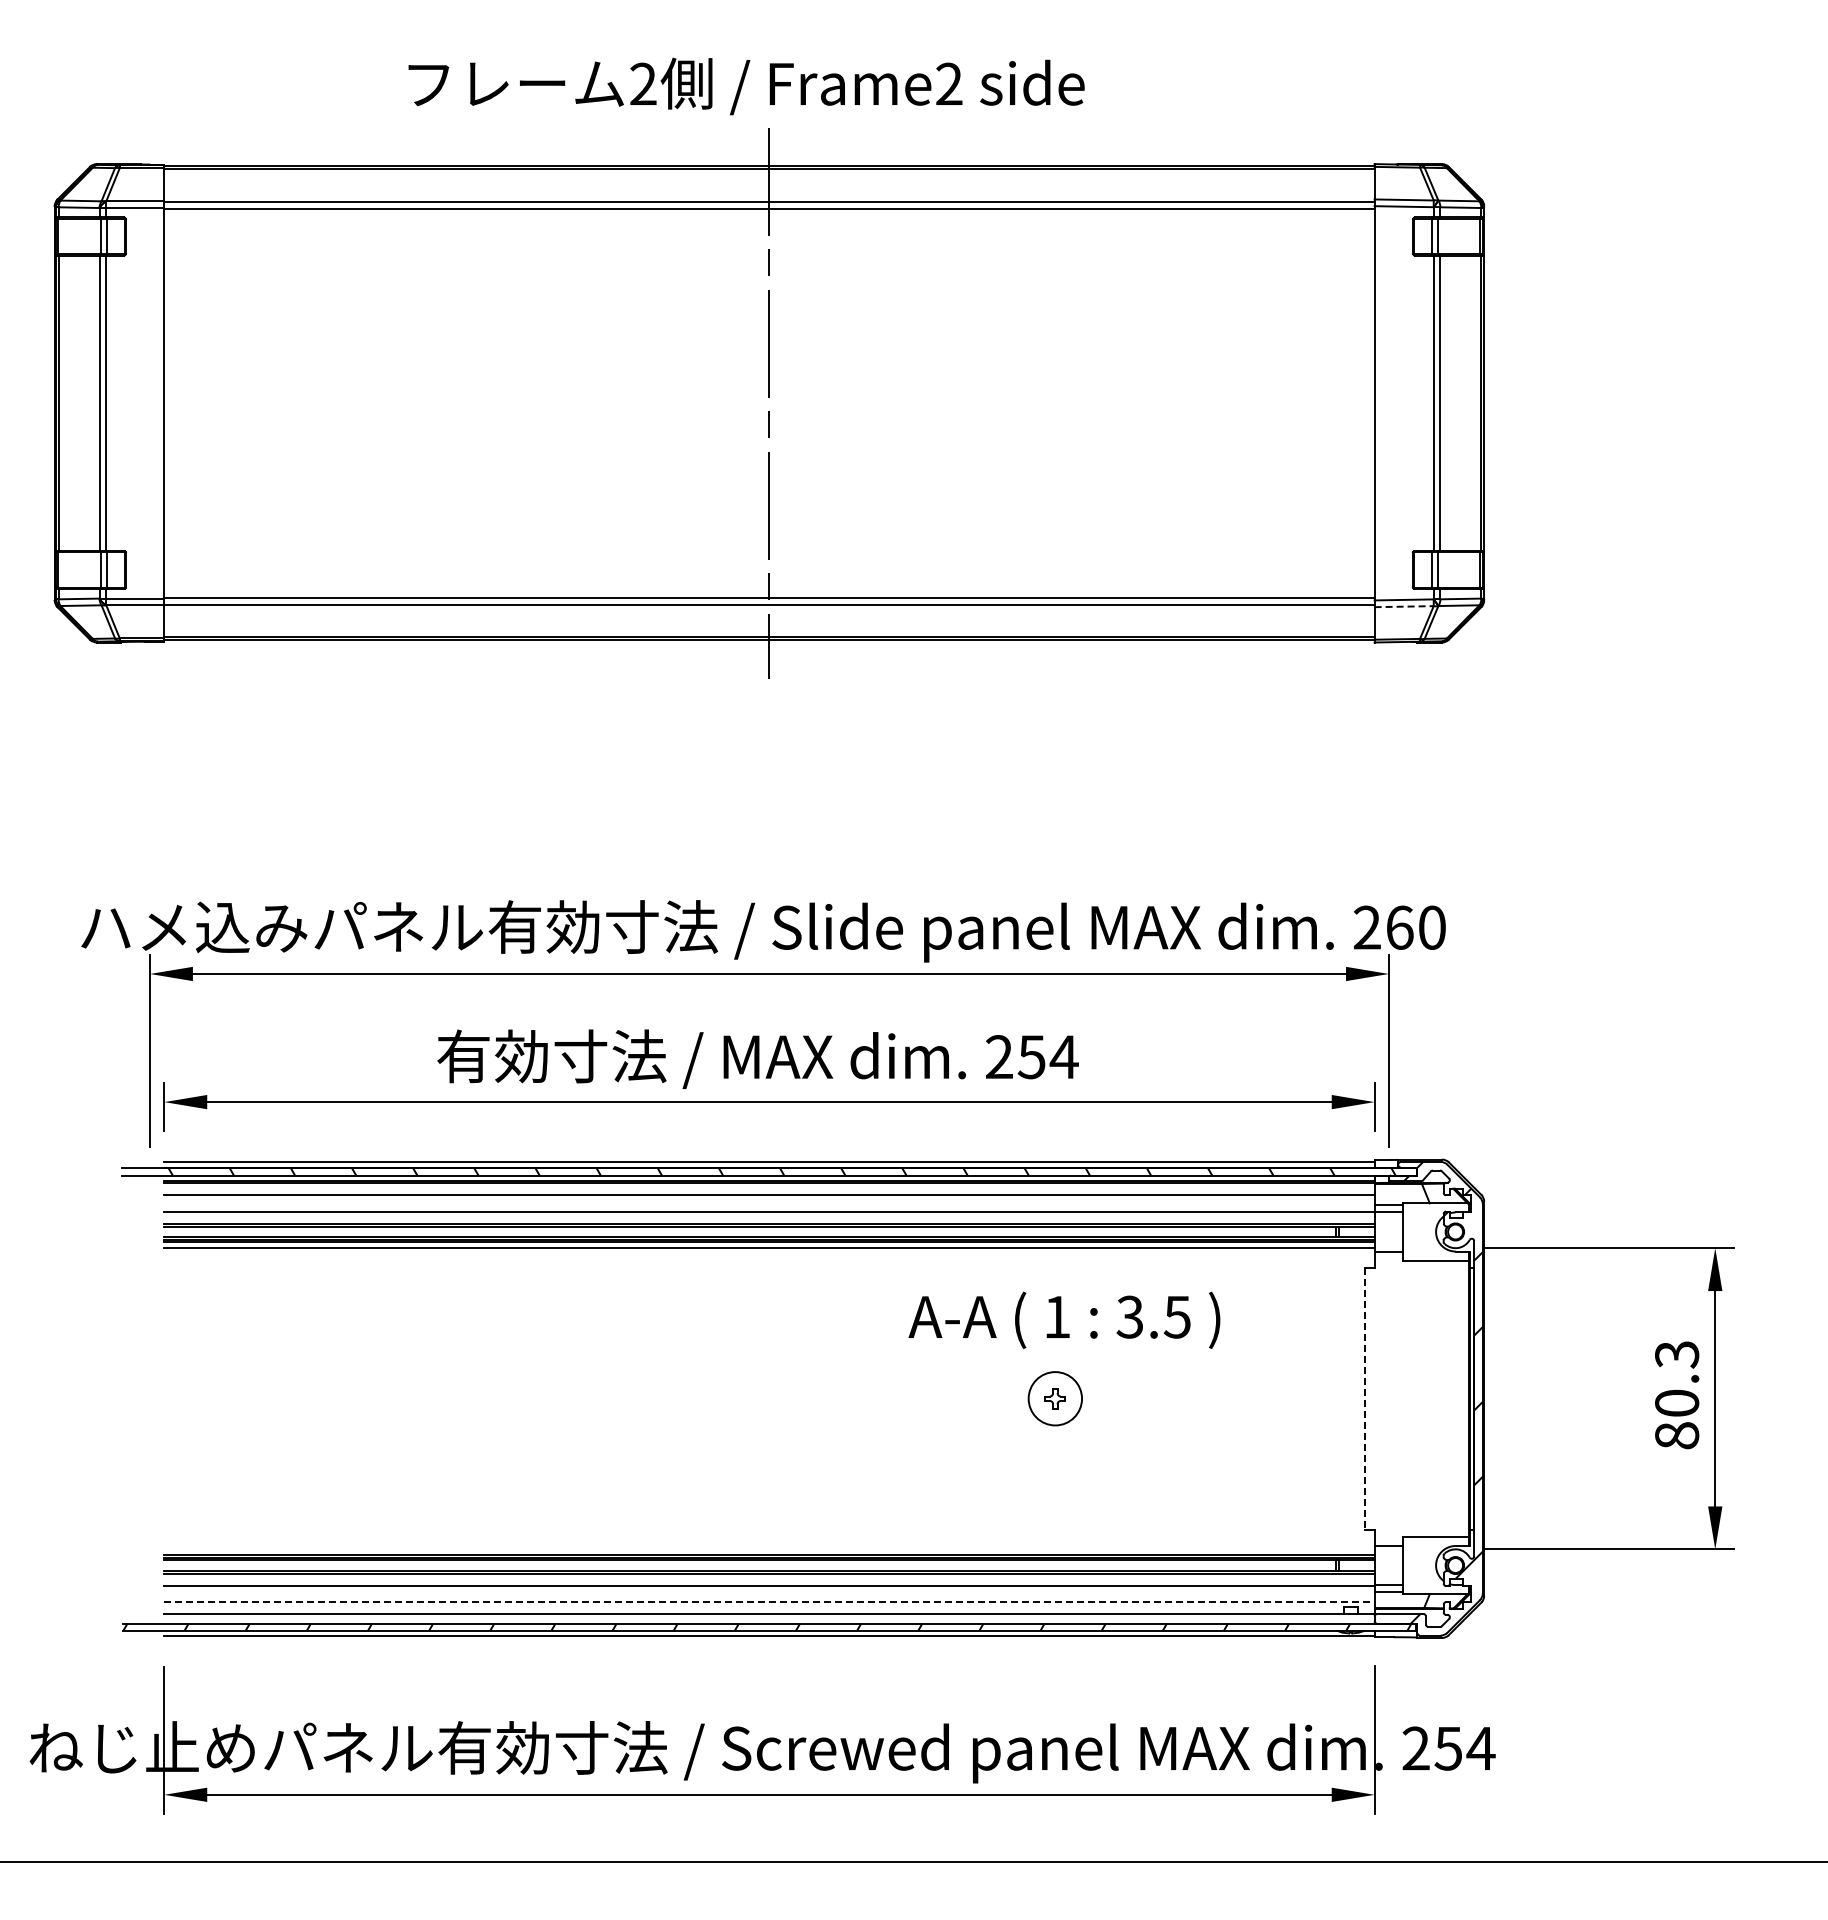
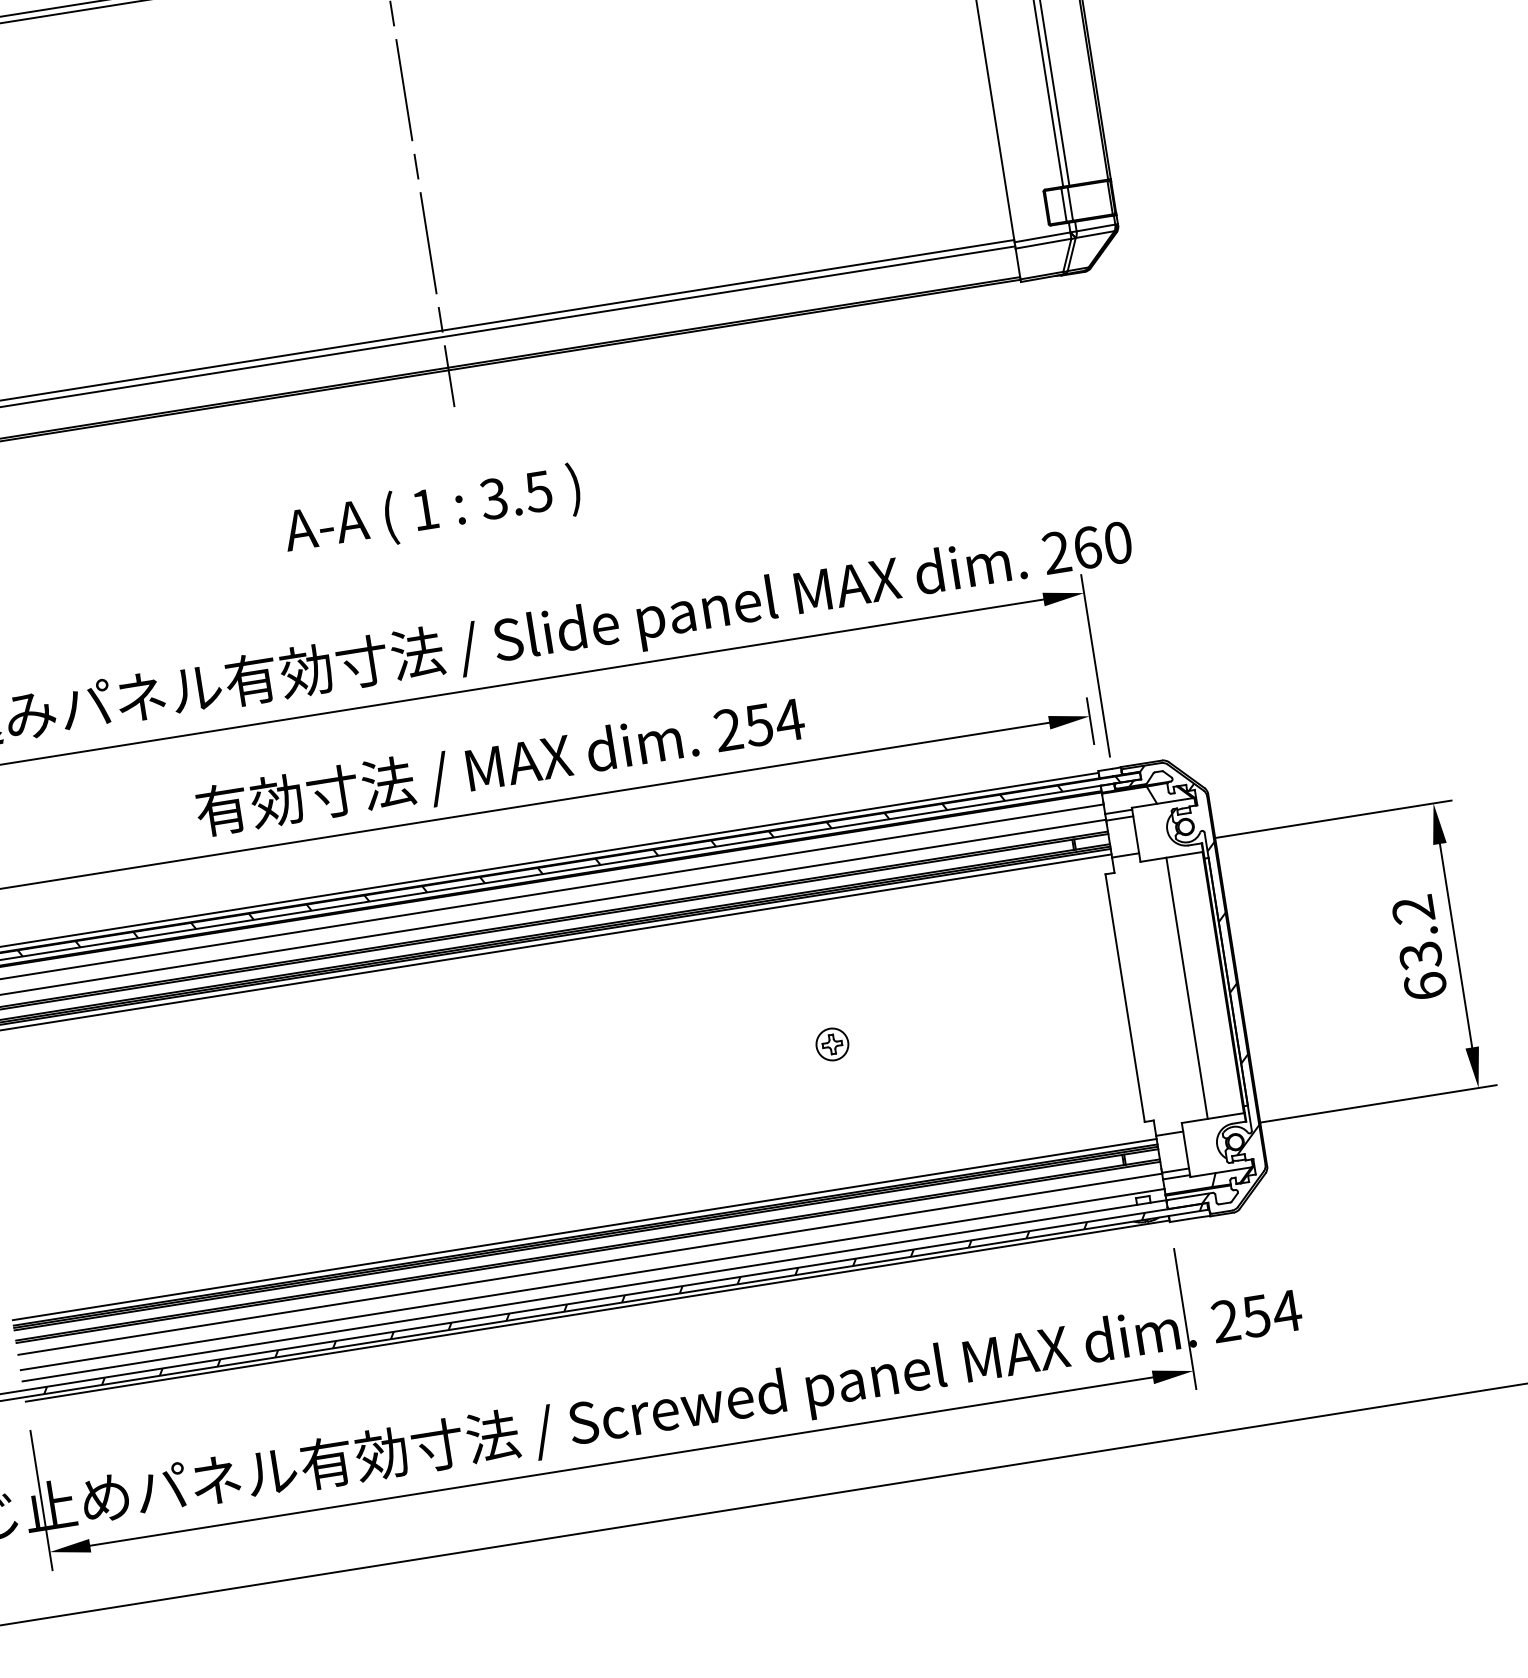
line: (1404, 606) -> (1043, 243), dashed -> solid
text: (1064, 1319) -> (432, 510), moved
text: (1677, 1395) -> (1419, 948), 80.3 -> 63.2
circle: (1055, 1398) -> (832, 1044), size x0.62
line: (1430, 1398) -> (1186, 988), added
line: (1365, 1399) -> (1125, 998), dashed -> solid
line: (769, 1549) -> (584, 1229), added
line: (769, 1602) -> (592, 1279), dashed -> solid

